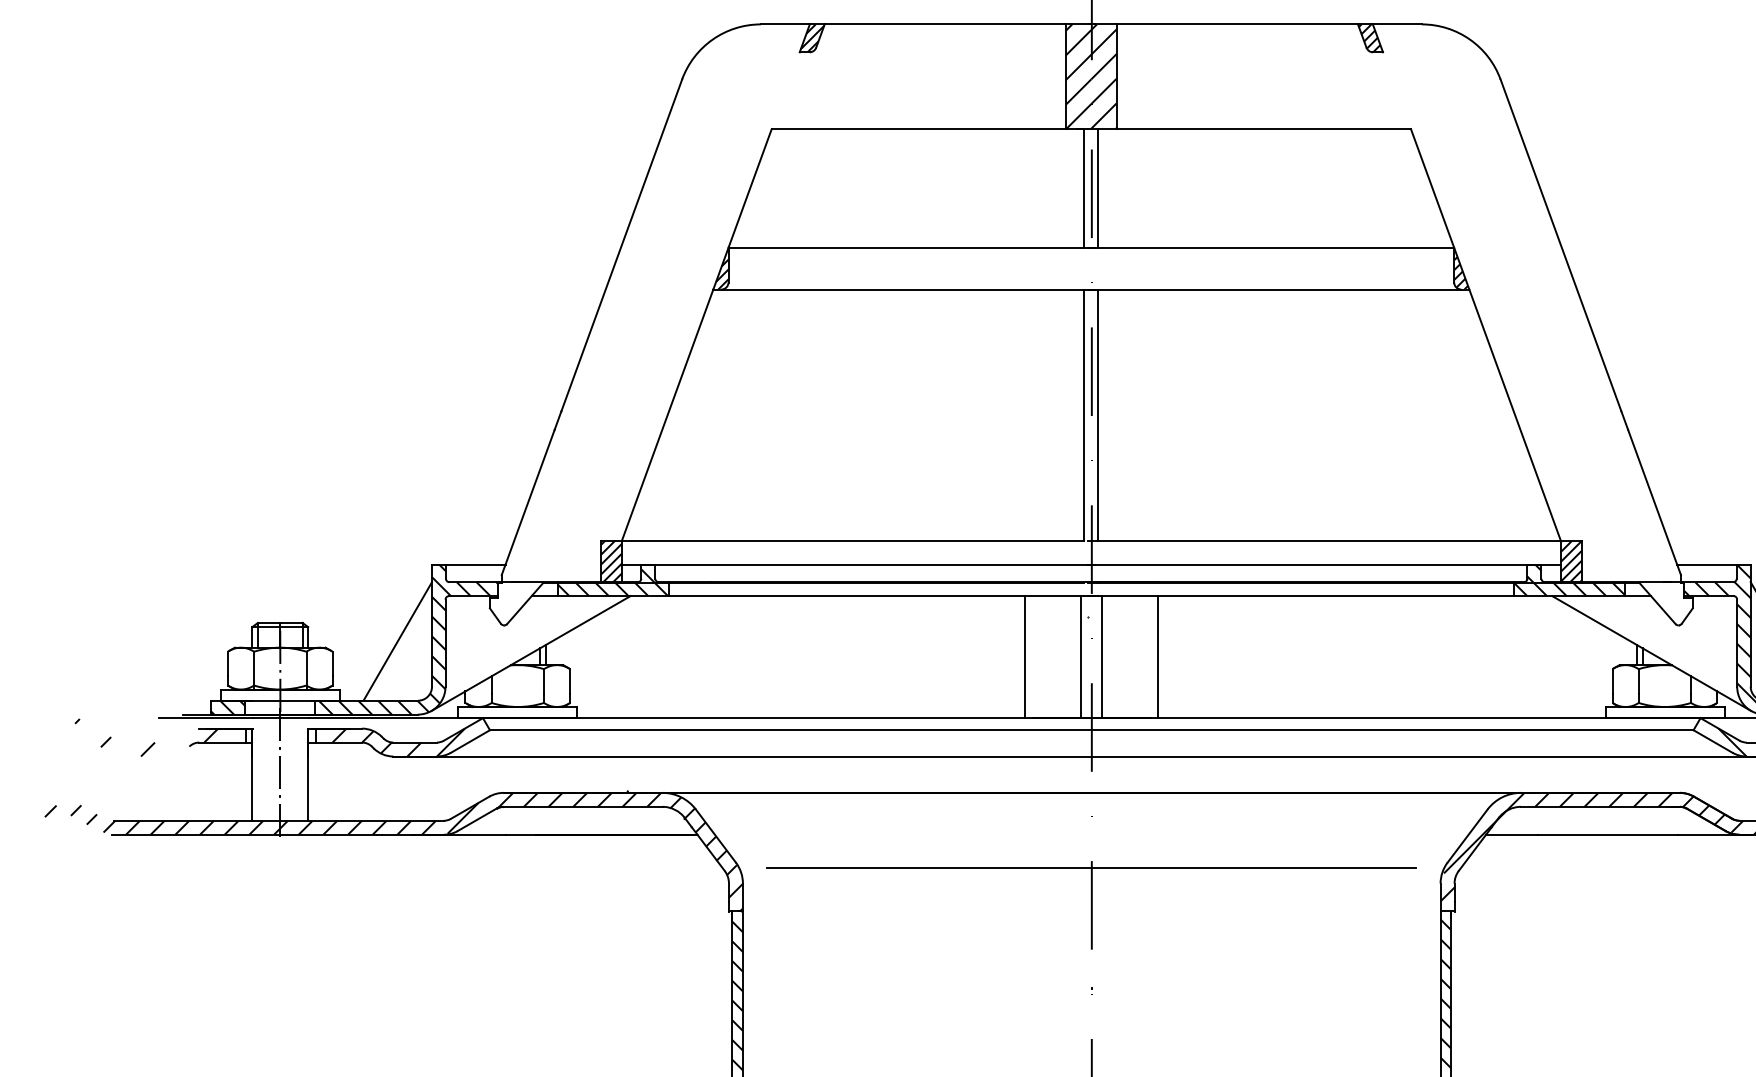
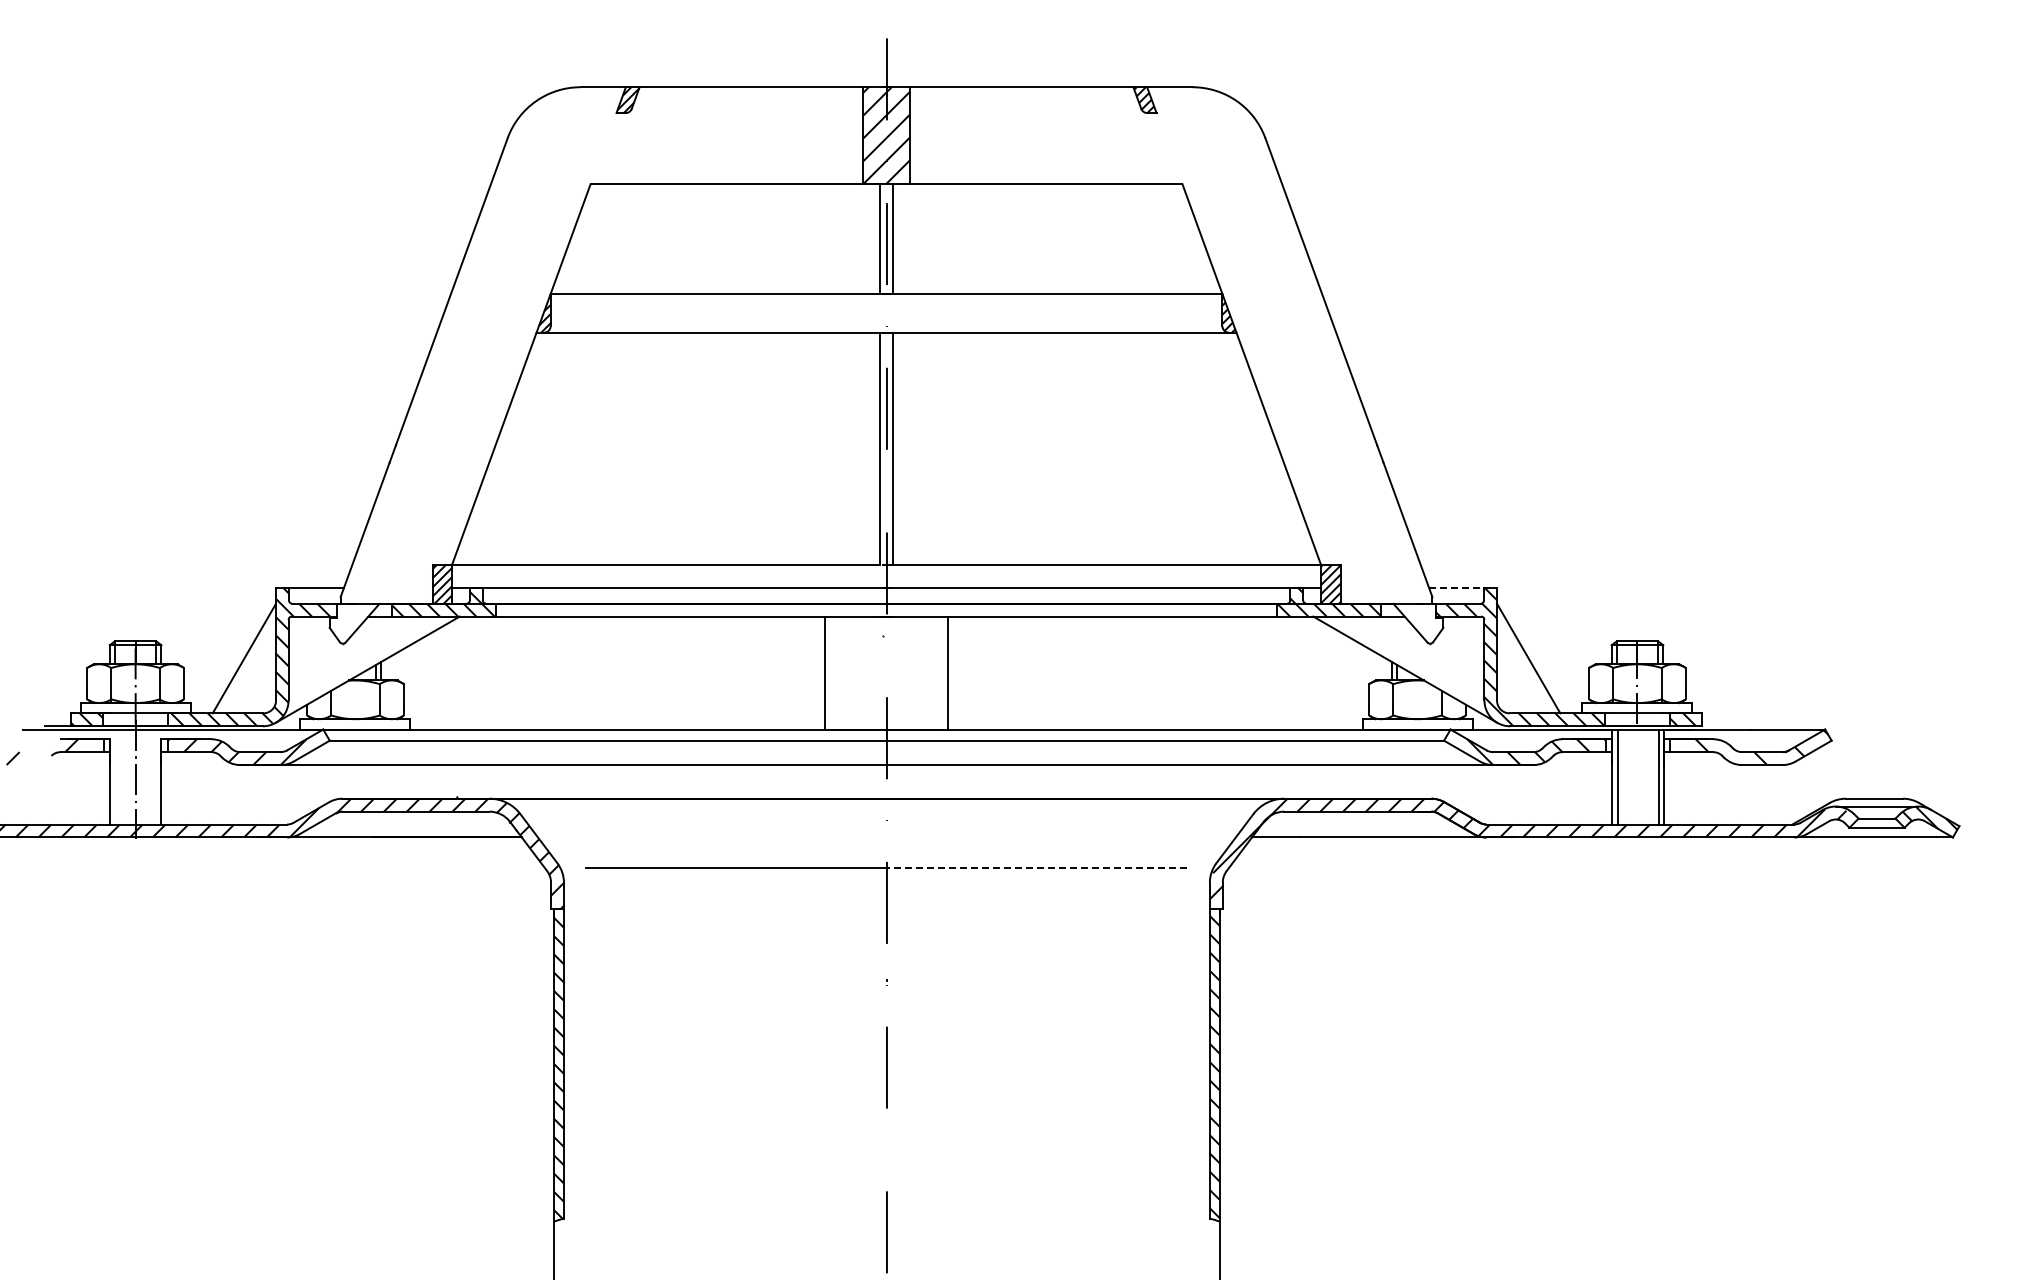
line: (1706, 564) -> (1456, 587), solid -> dashed
line: (1080, 656) -> (876, 672), removed
line: (1102, 656) -> (896, 672), removed
line: (1253, 868) -> (1036, 868), solid -> dashed

